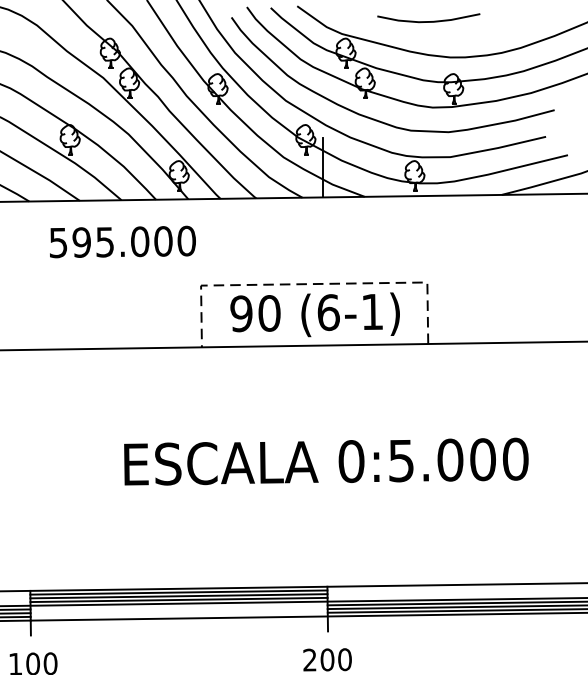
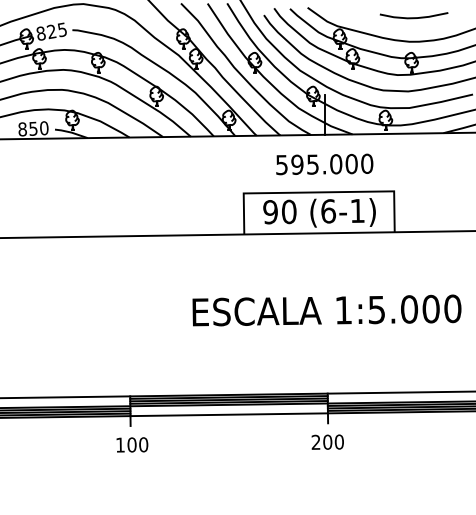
curve: (427, 20) -> (413, 17), moved
text: (122, 242) -> (324, 164), moved
line: (313, 284) -> (318, 192), dashed -> solid
text: (351, 461) -> (343, 310), 0:5.000 -> 1:5.000

